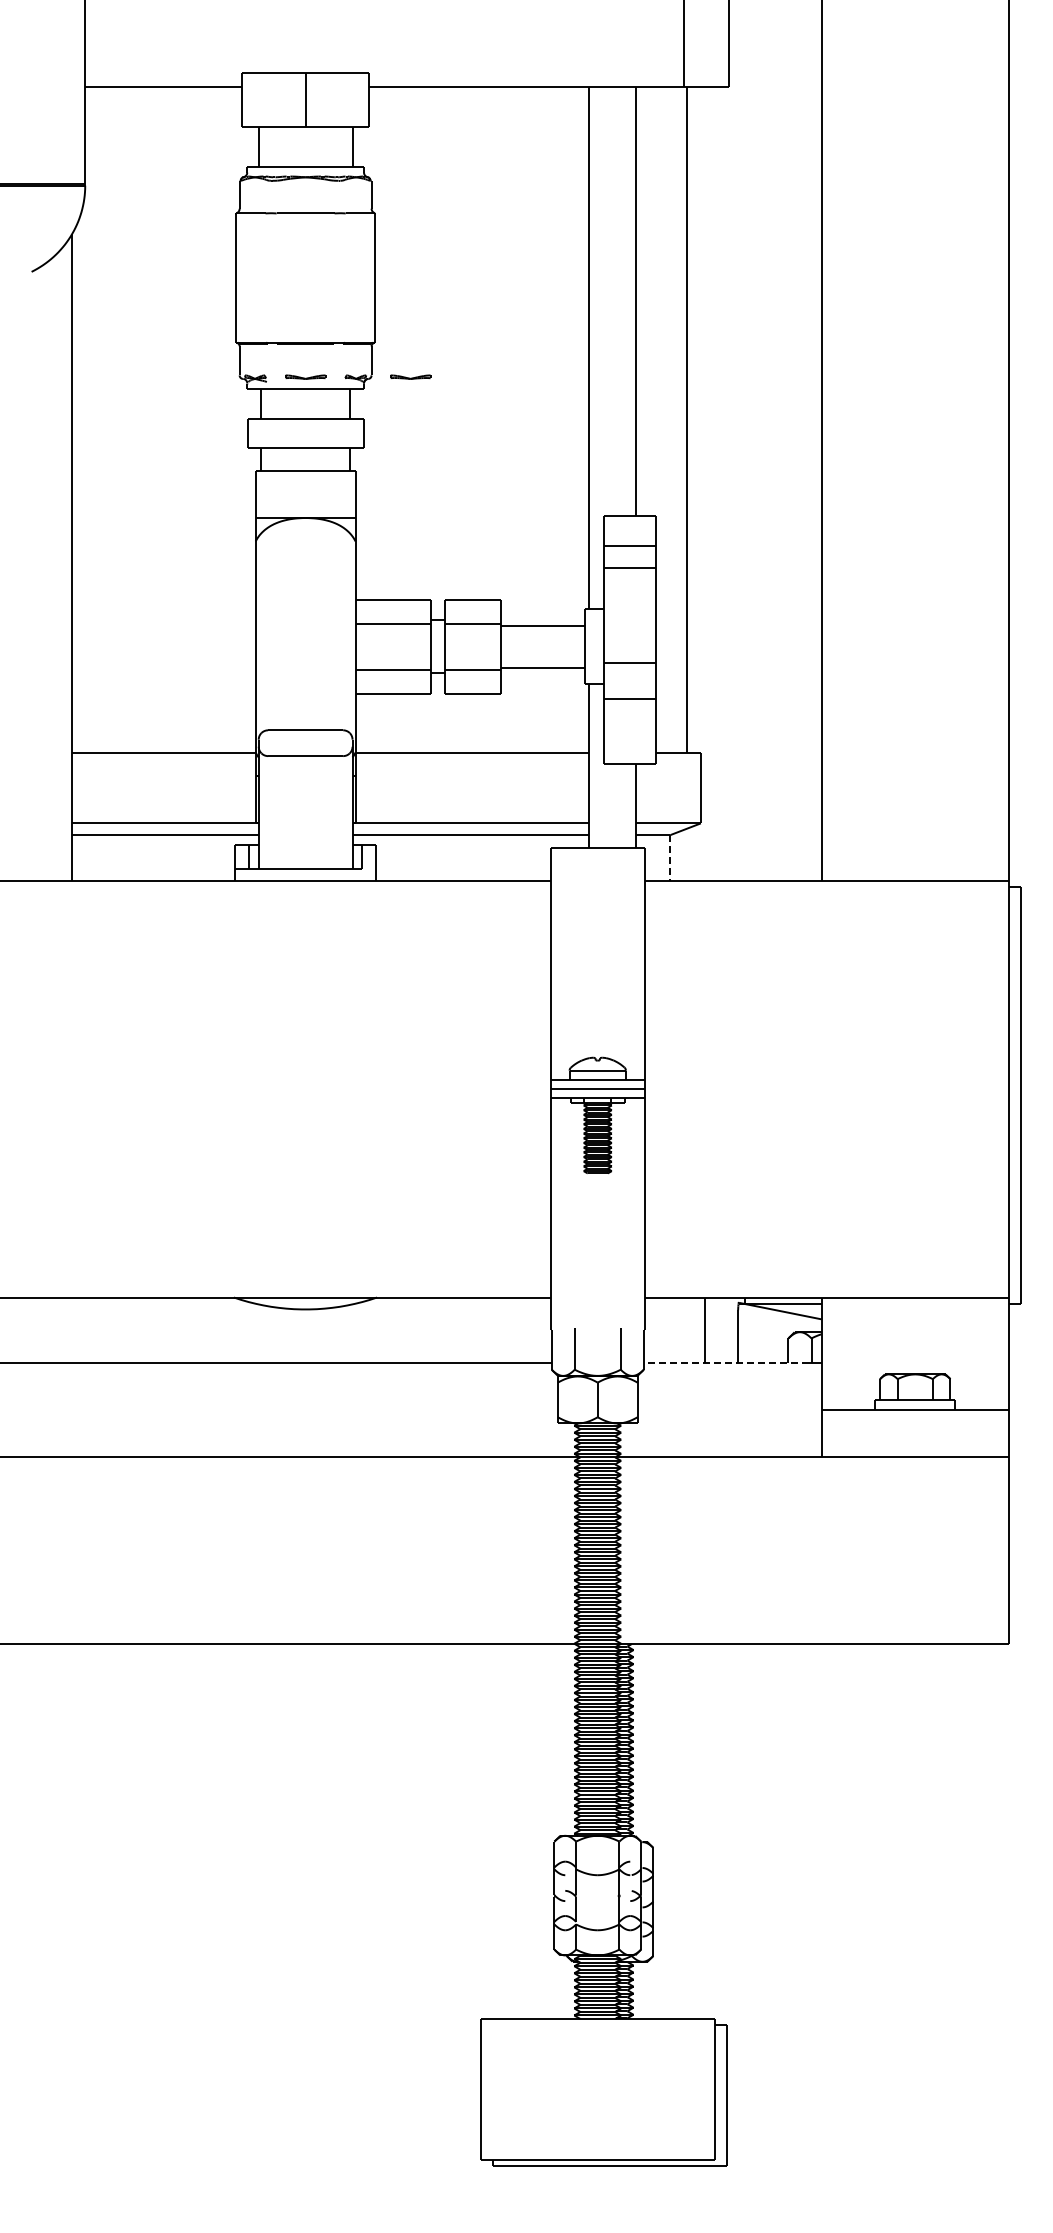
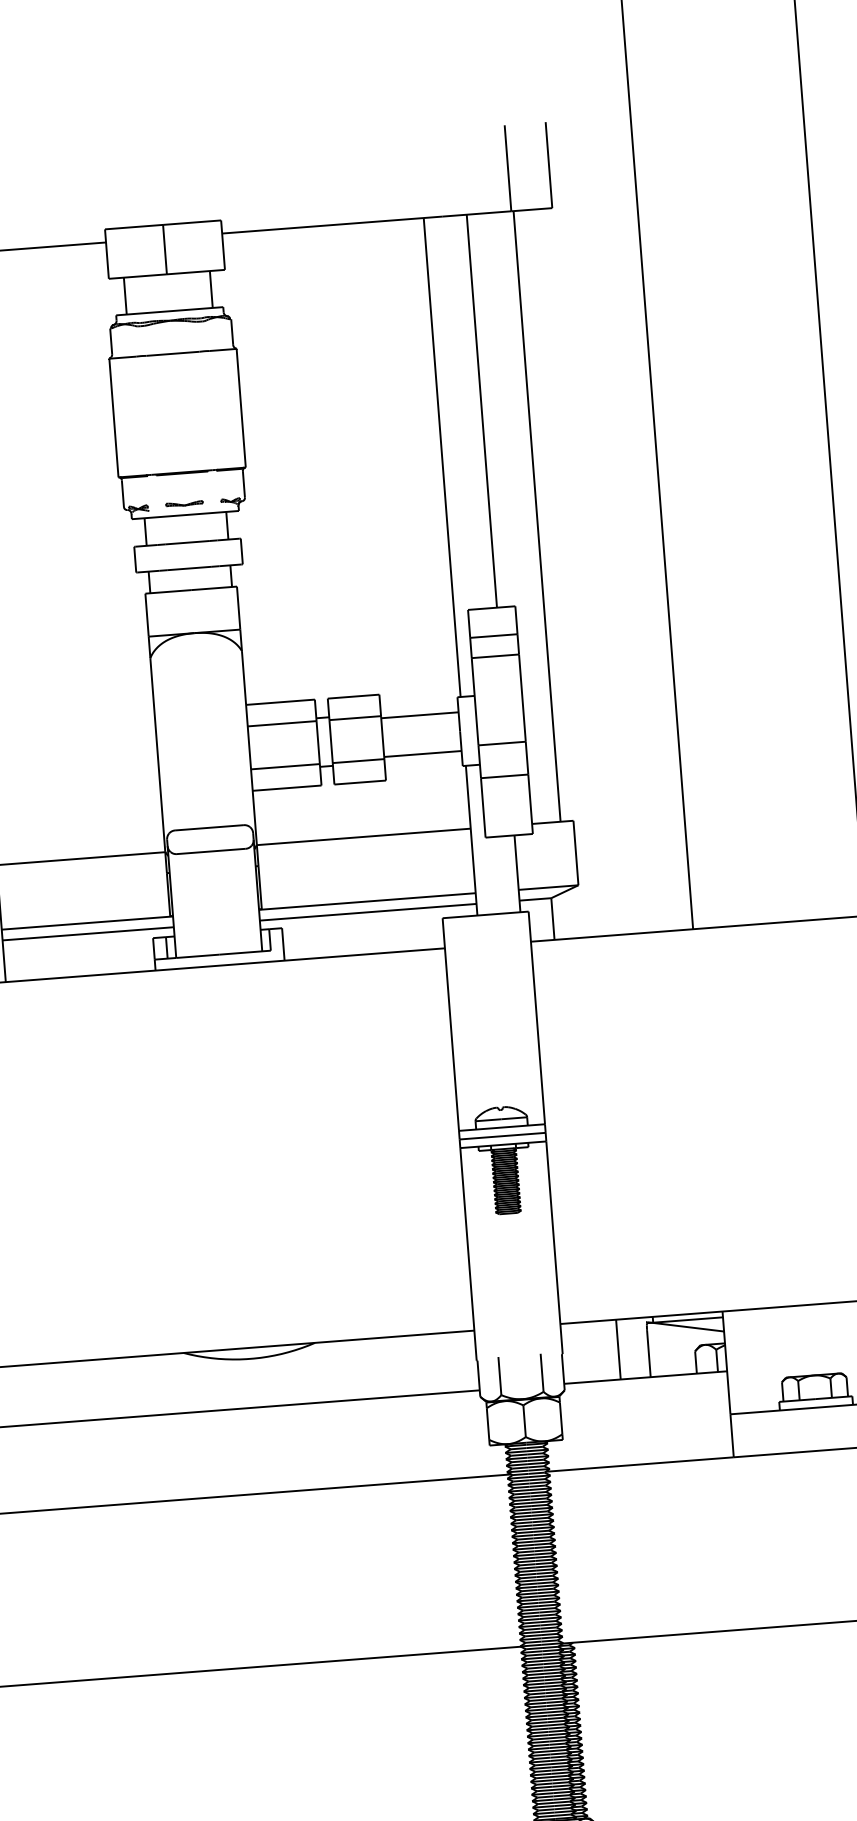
part: (410, 376) -> (280, 495), removed
line: (670, 857) -> (553, 918), dashed -> solid
line: (726, 1362) -> (640, 1377), dashed -> solid

